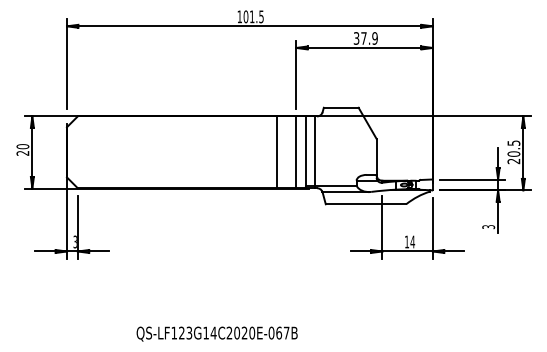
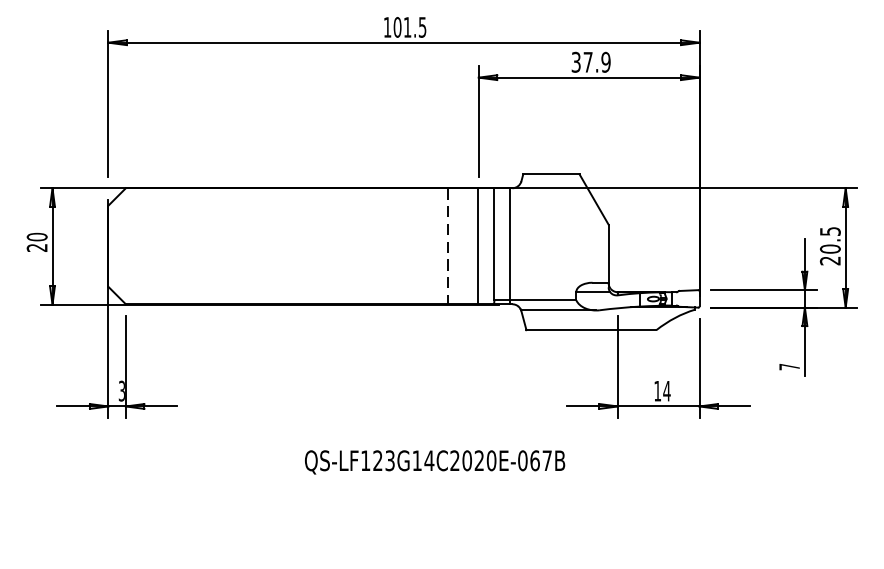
line: (277, 152) -> (448, 246), solid -> dashed
text: (488, 227) -> (789, 367), 3 -> 7
text: (216, 333) -> (433, 461), moved

